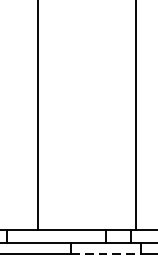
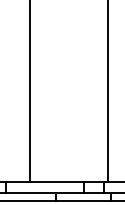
line: (105, 253) -> (83, 200), dashed -> solid

